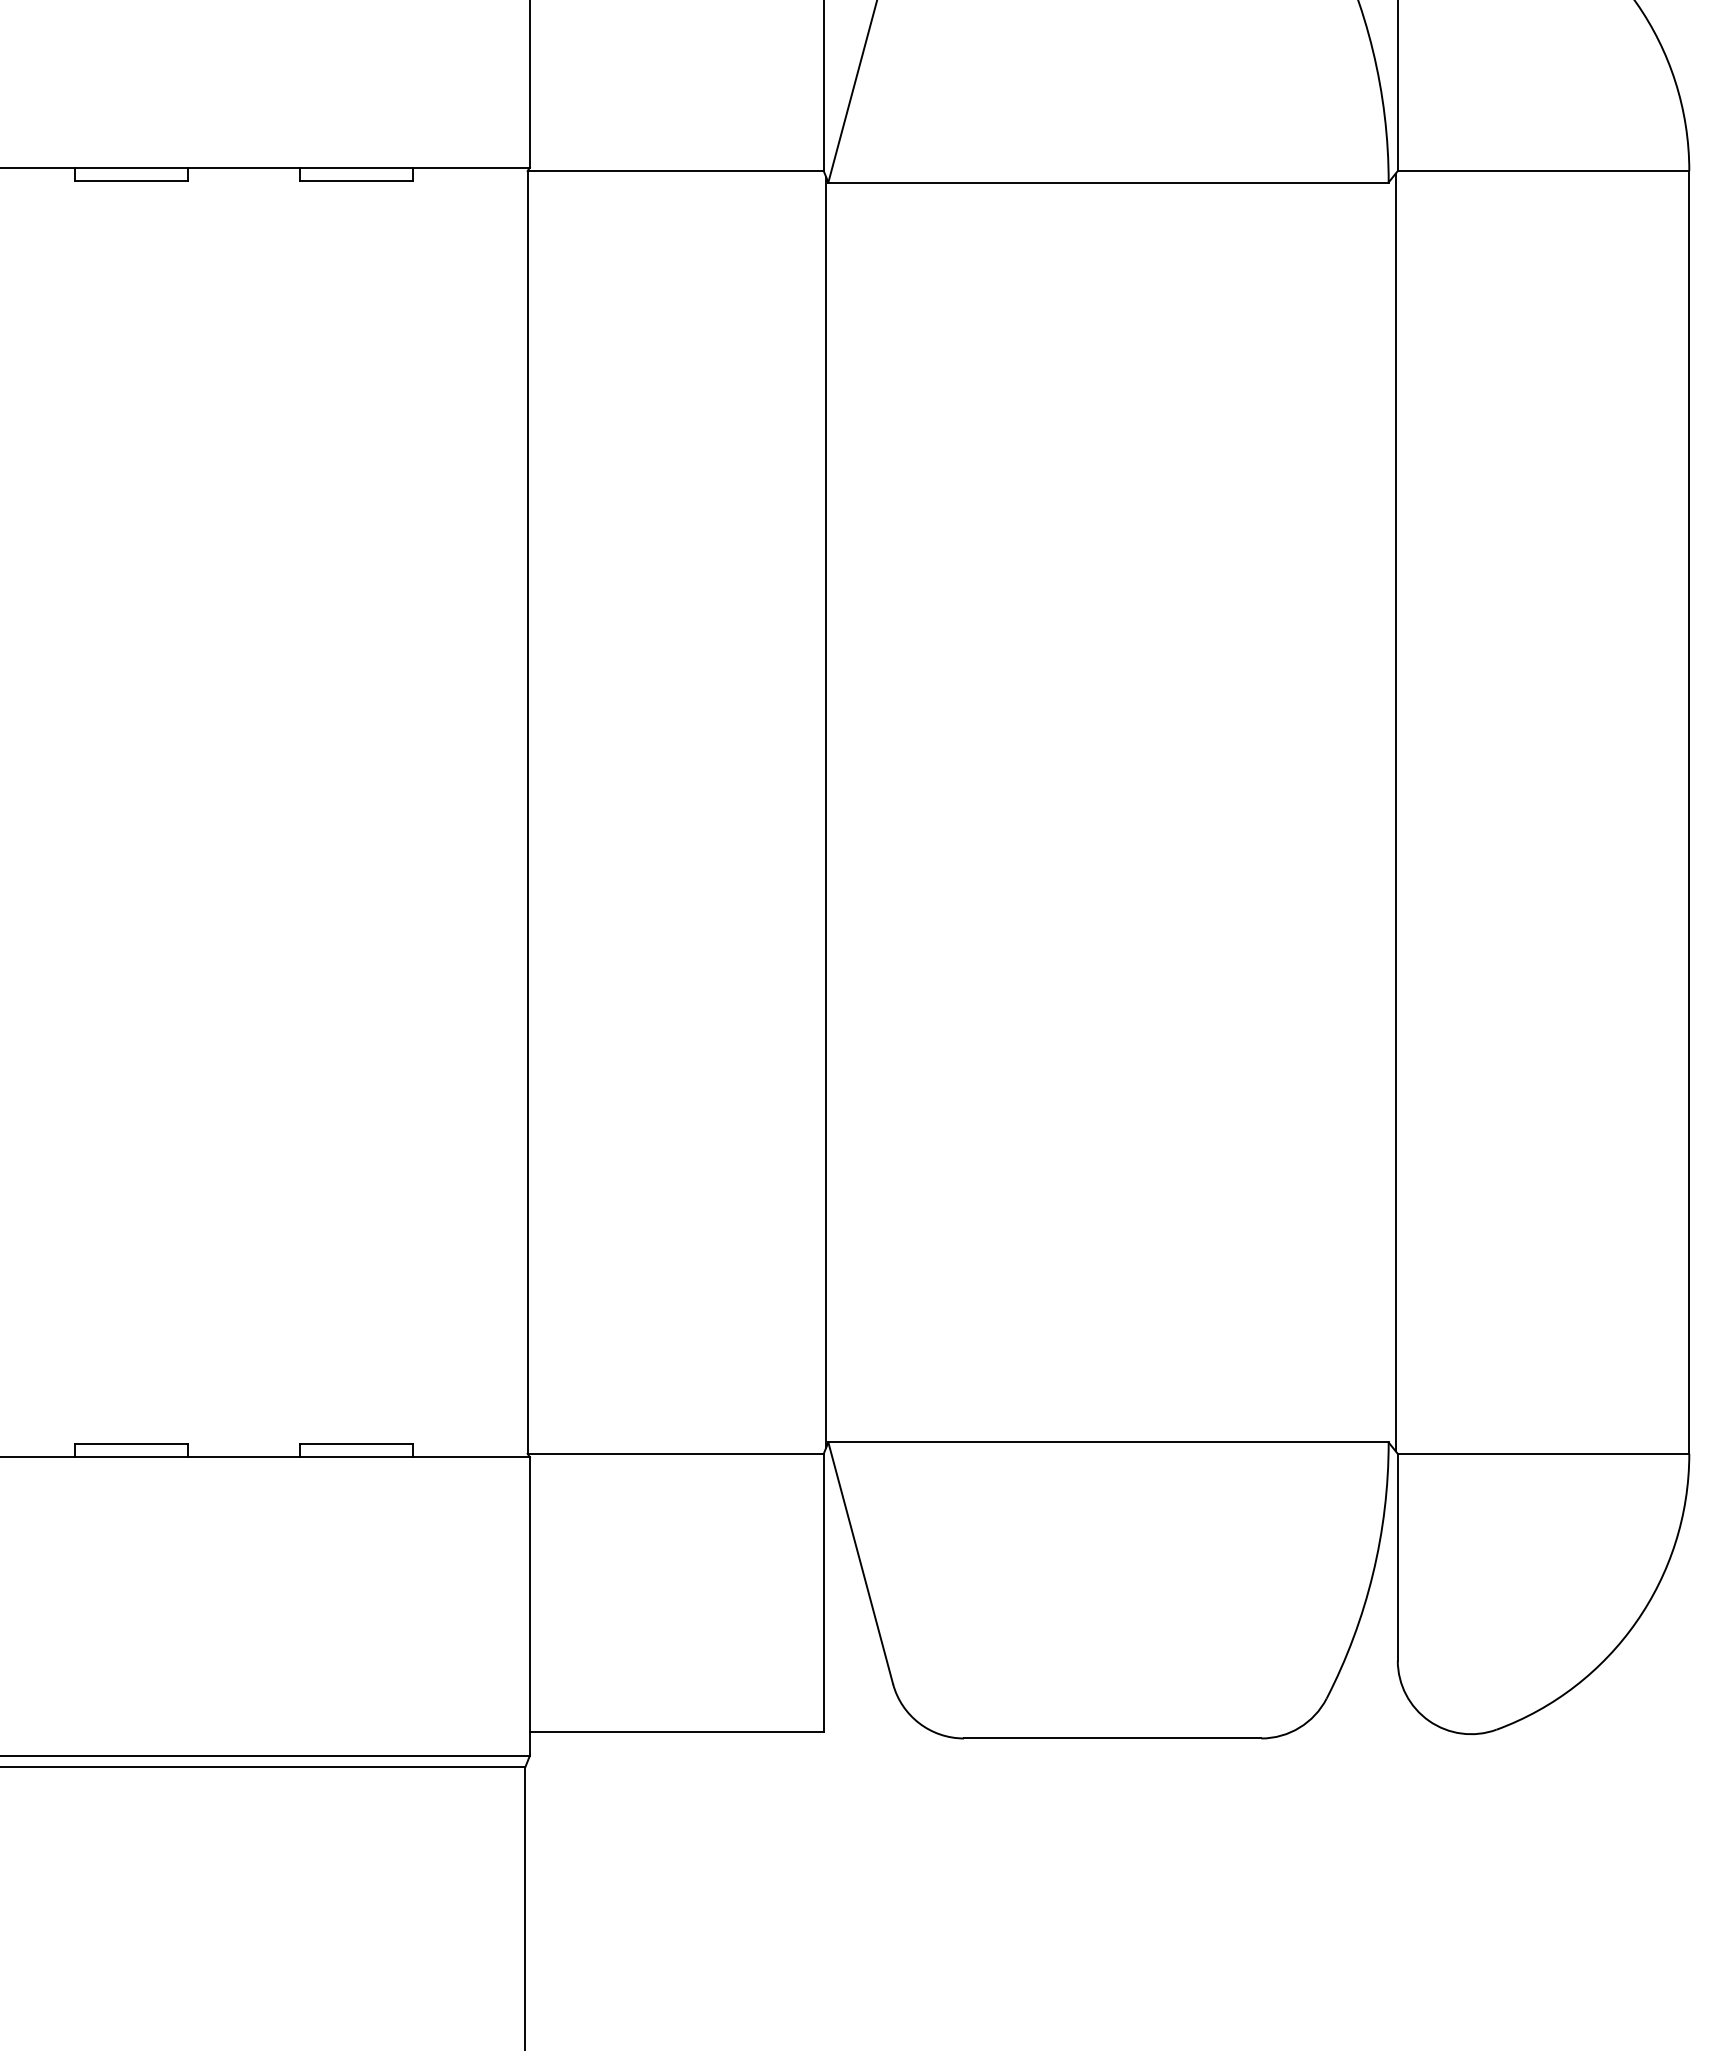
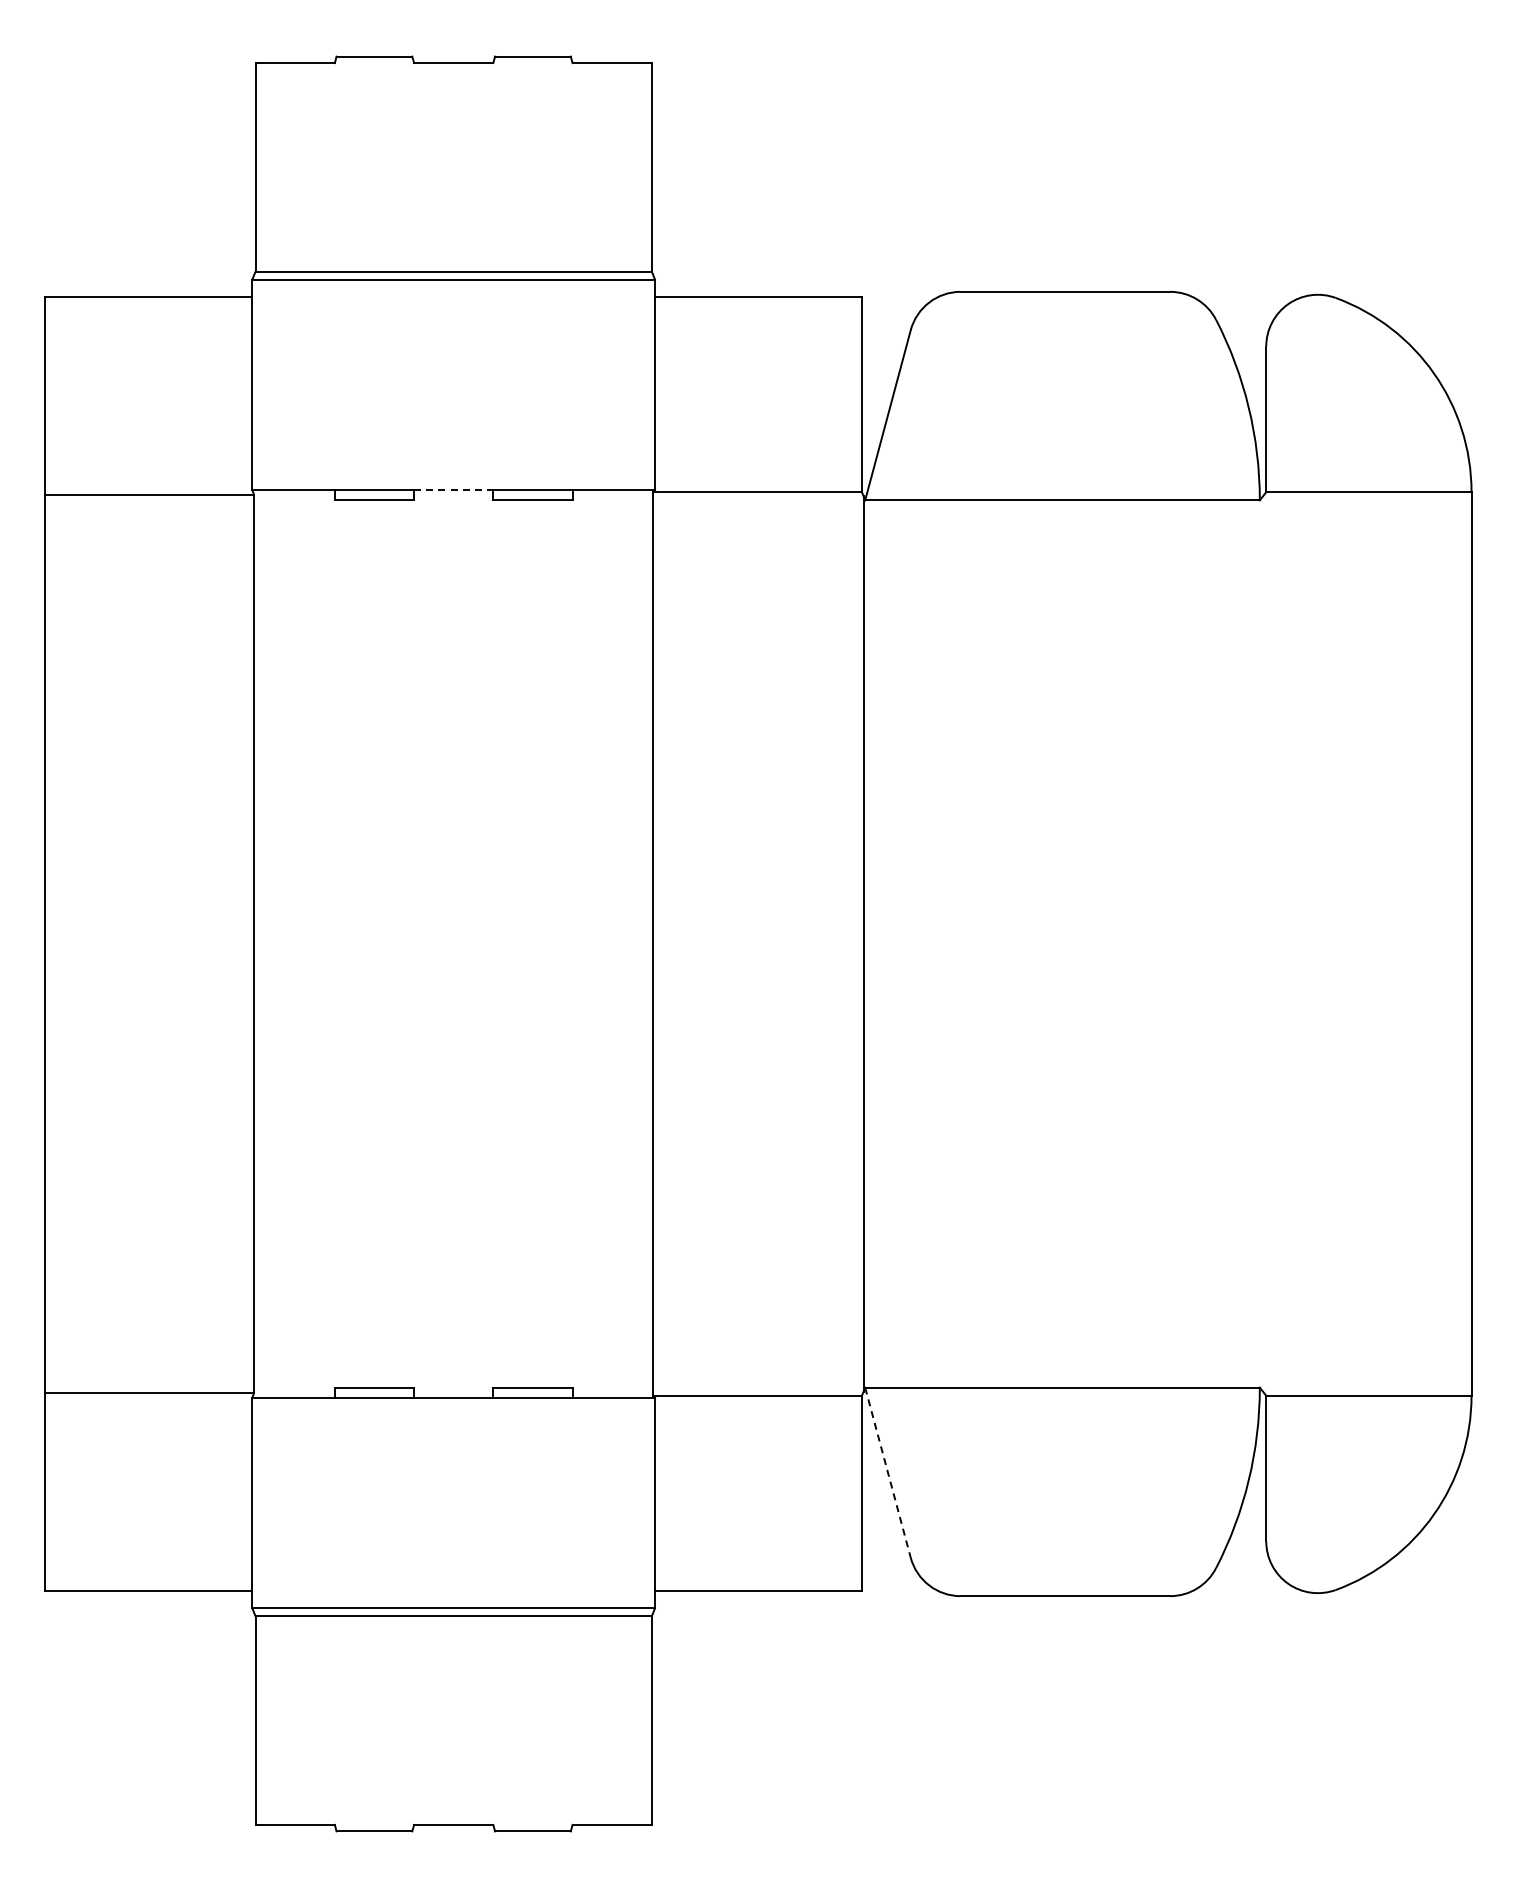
line: (243, 167) -> (453, 489), solid -> dashed
line: (1395, 811) -> (1264, 943), removed
line: (861, 1564) -> (888, 1473), solid -> dashed

